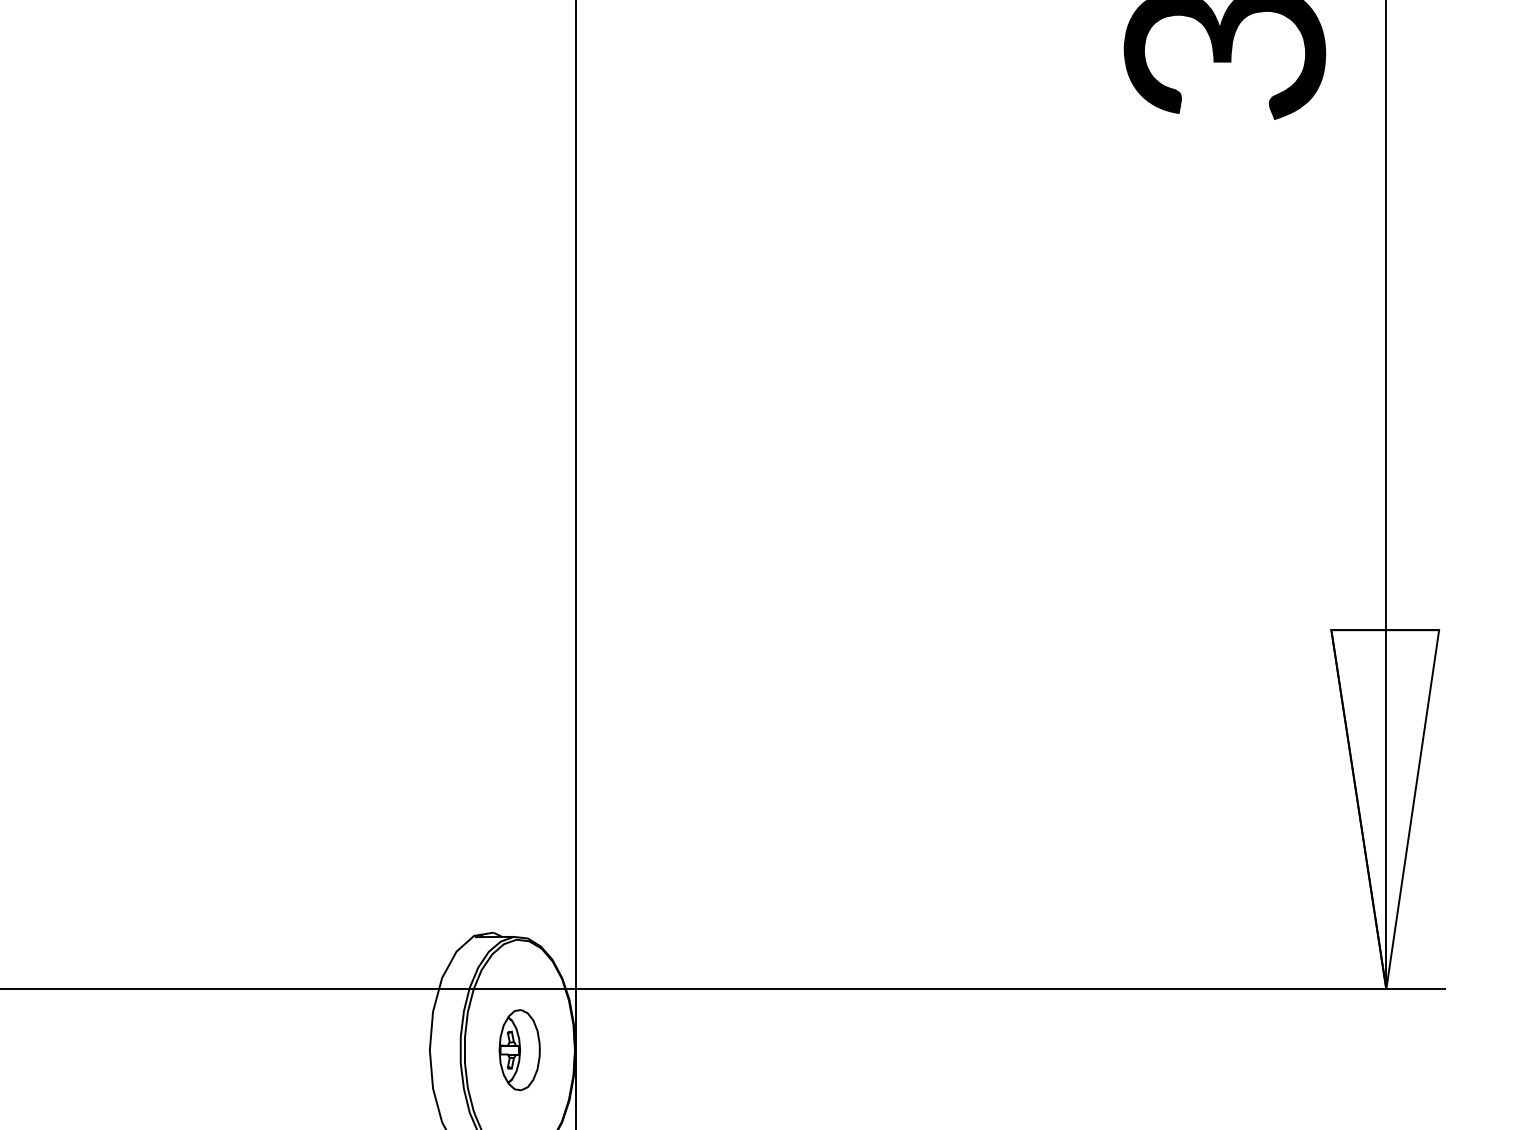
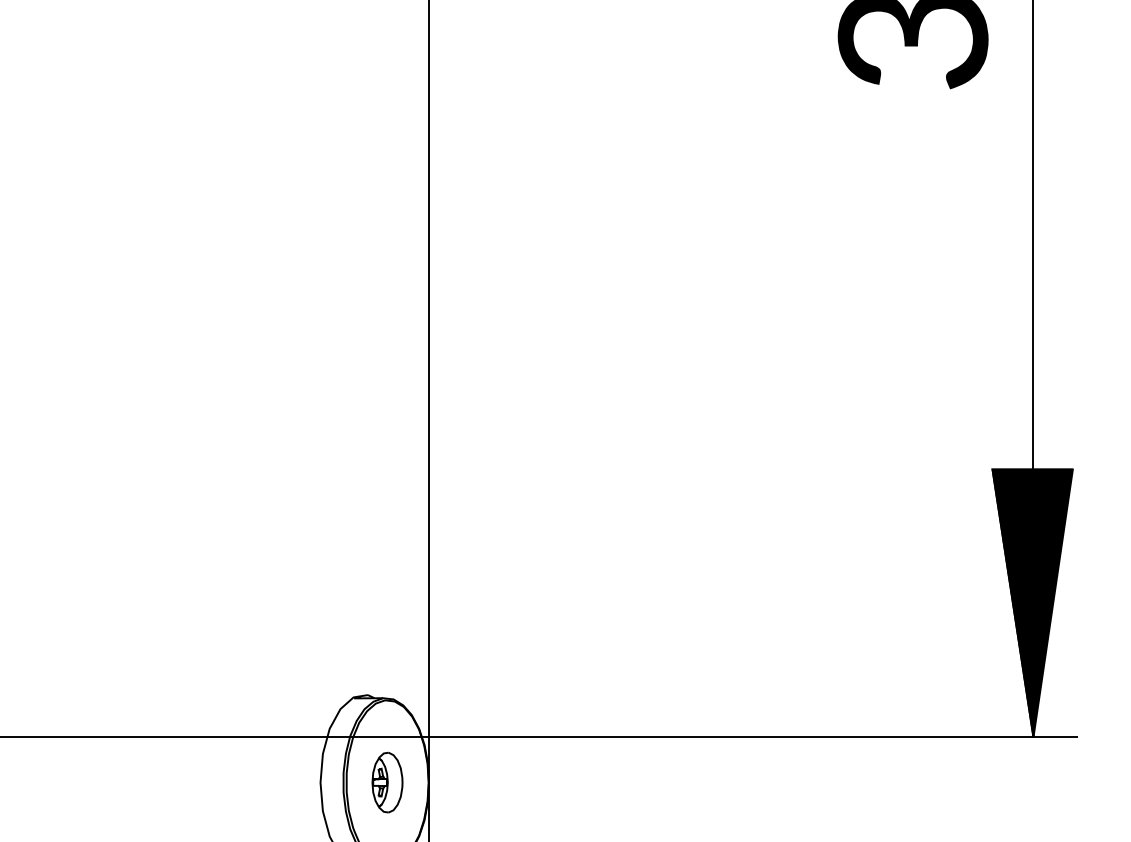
fill: (1385, 809) -> (1032, 603), added

